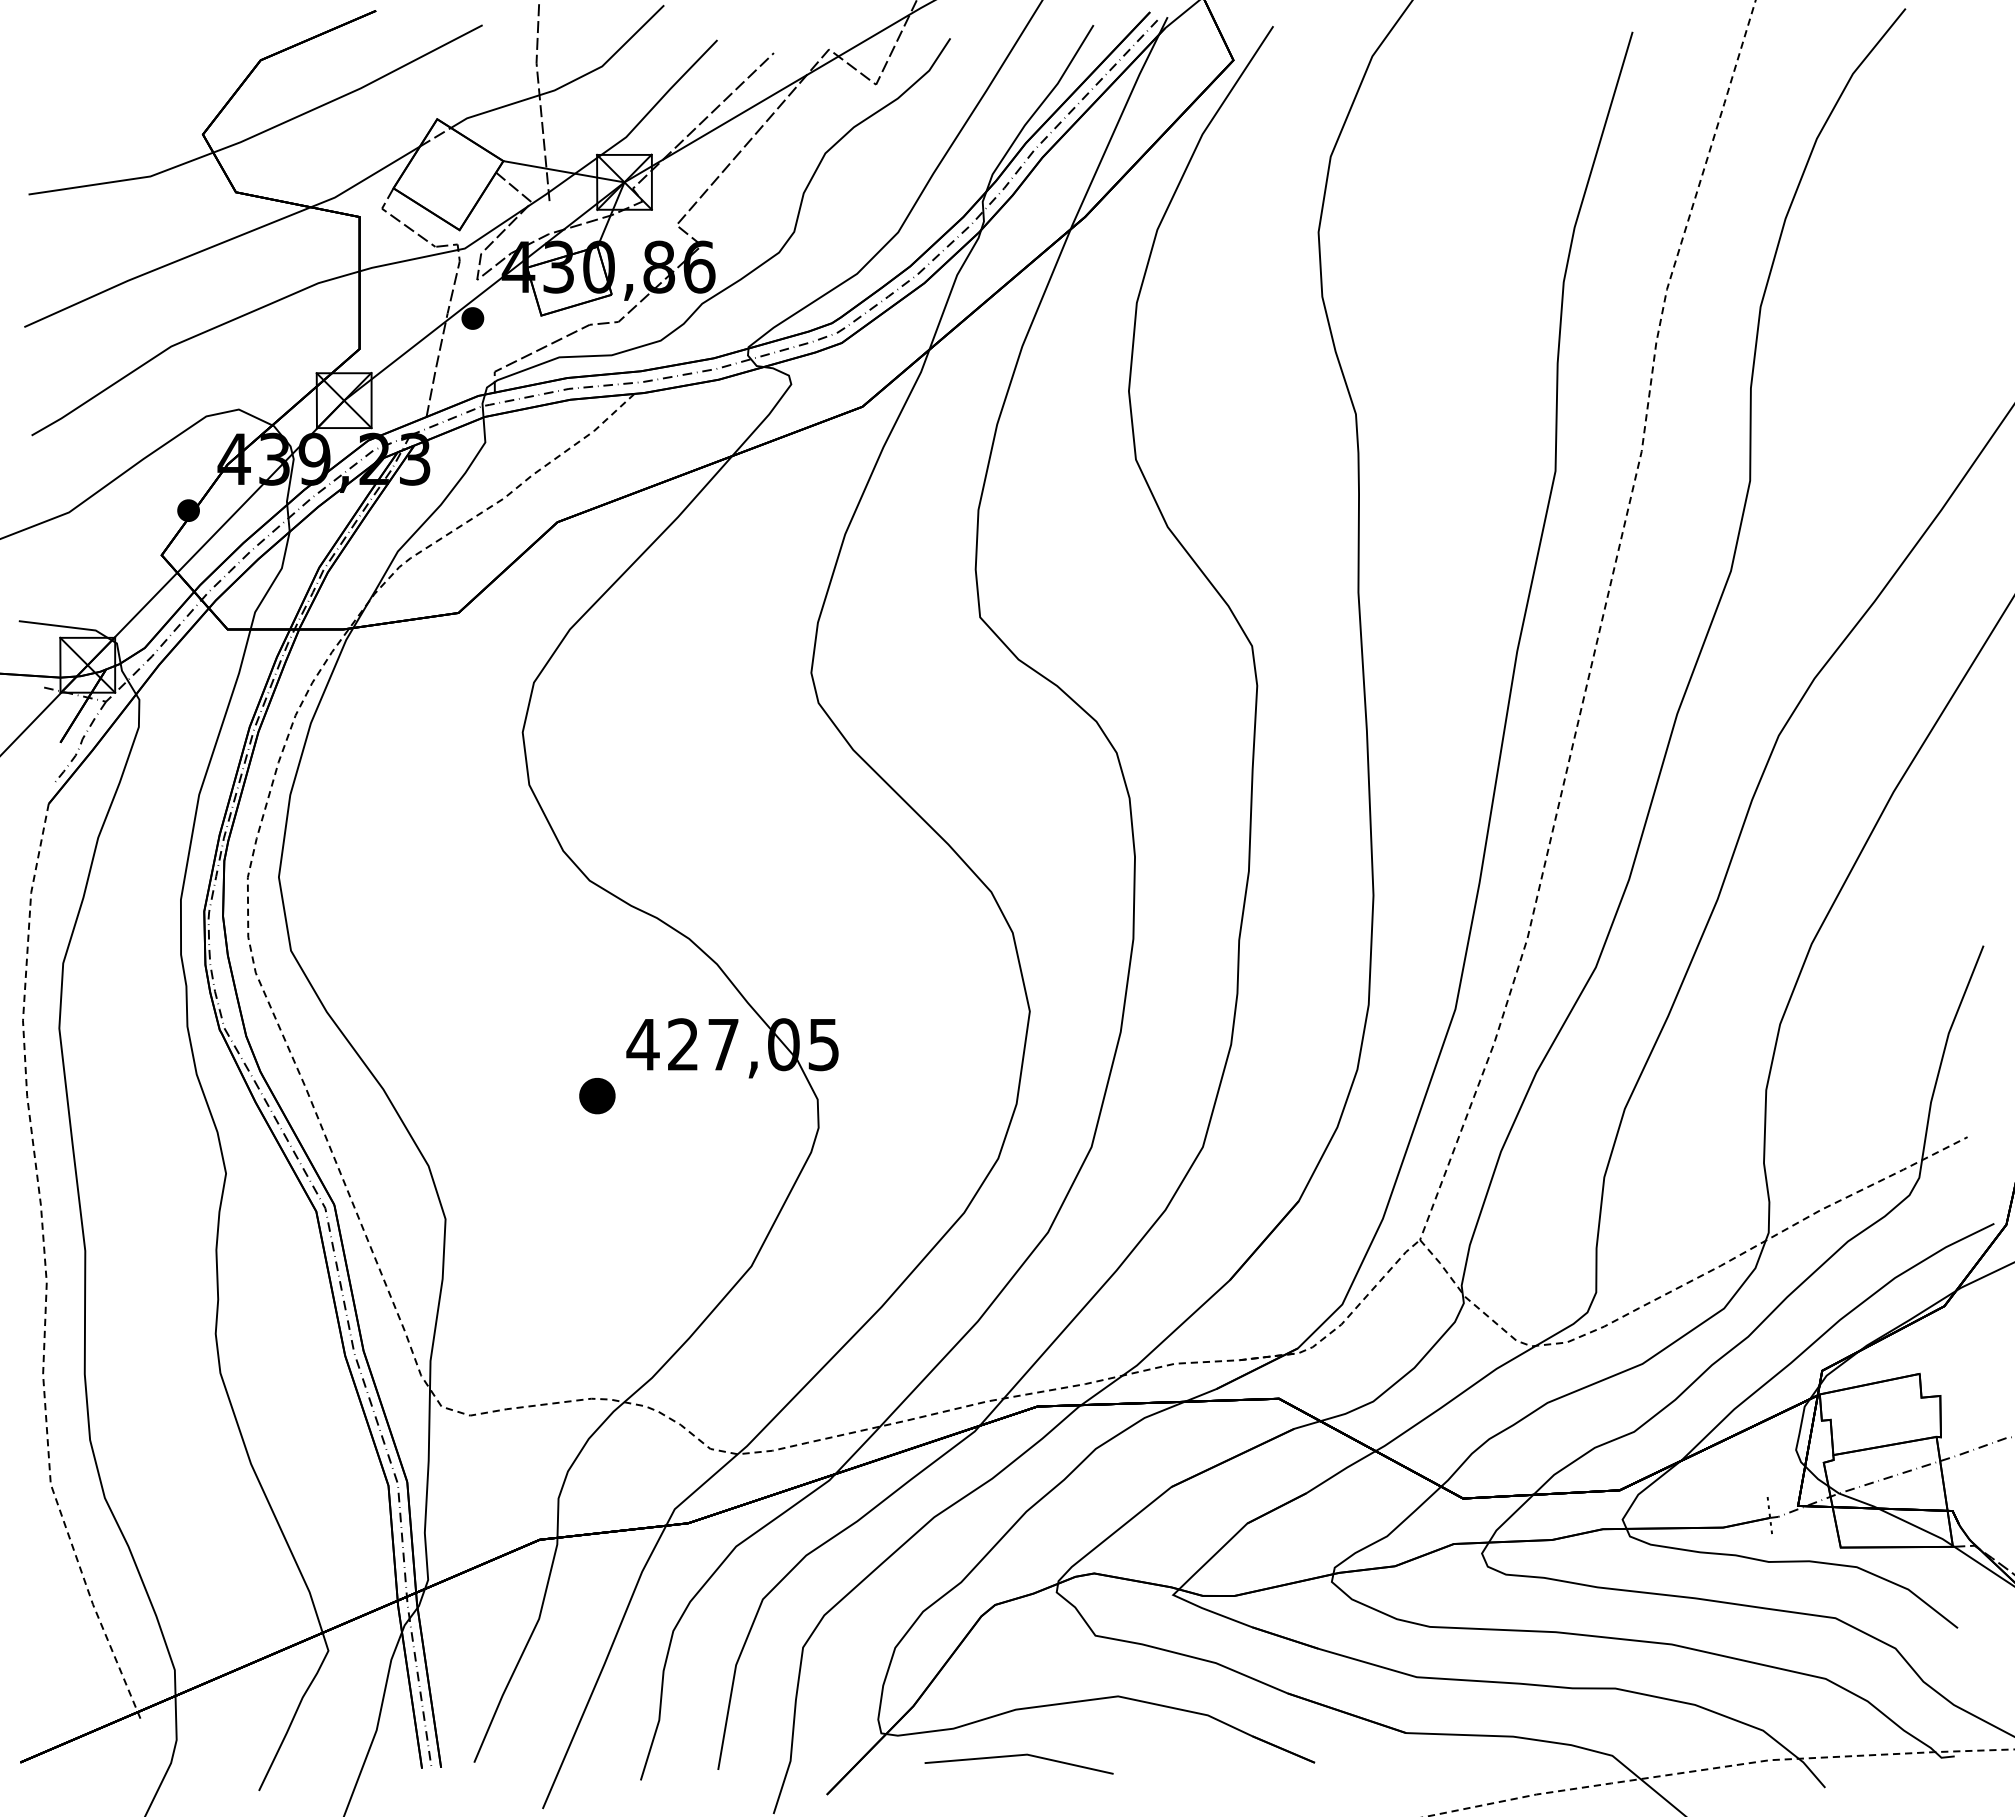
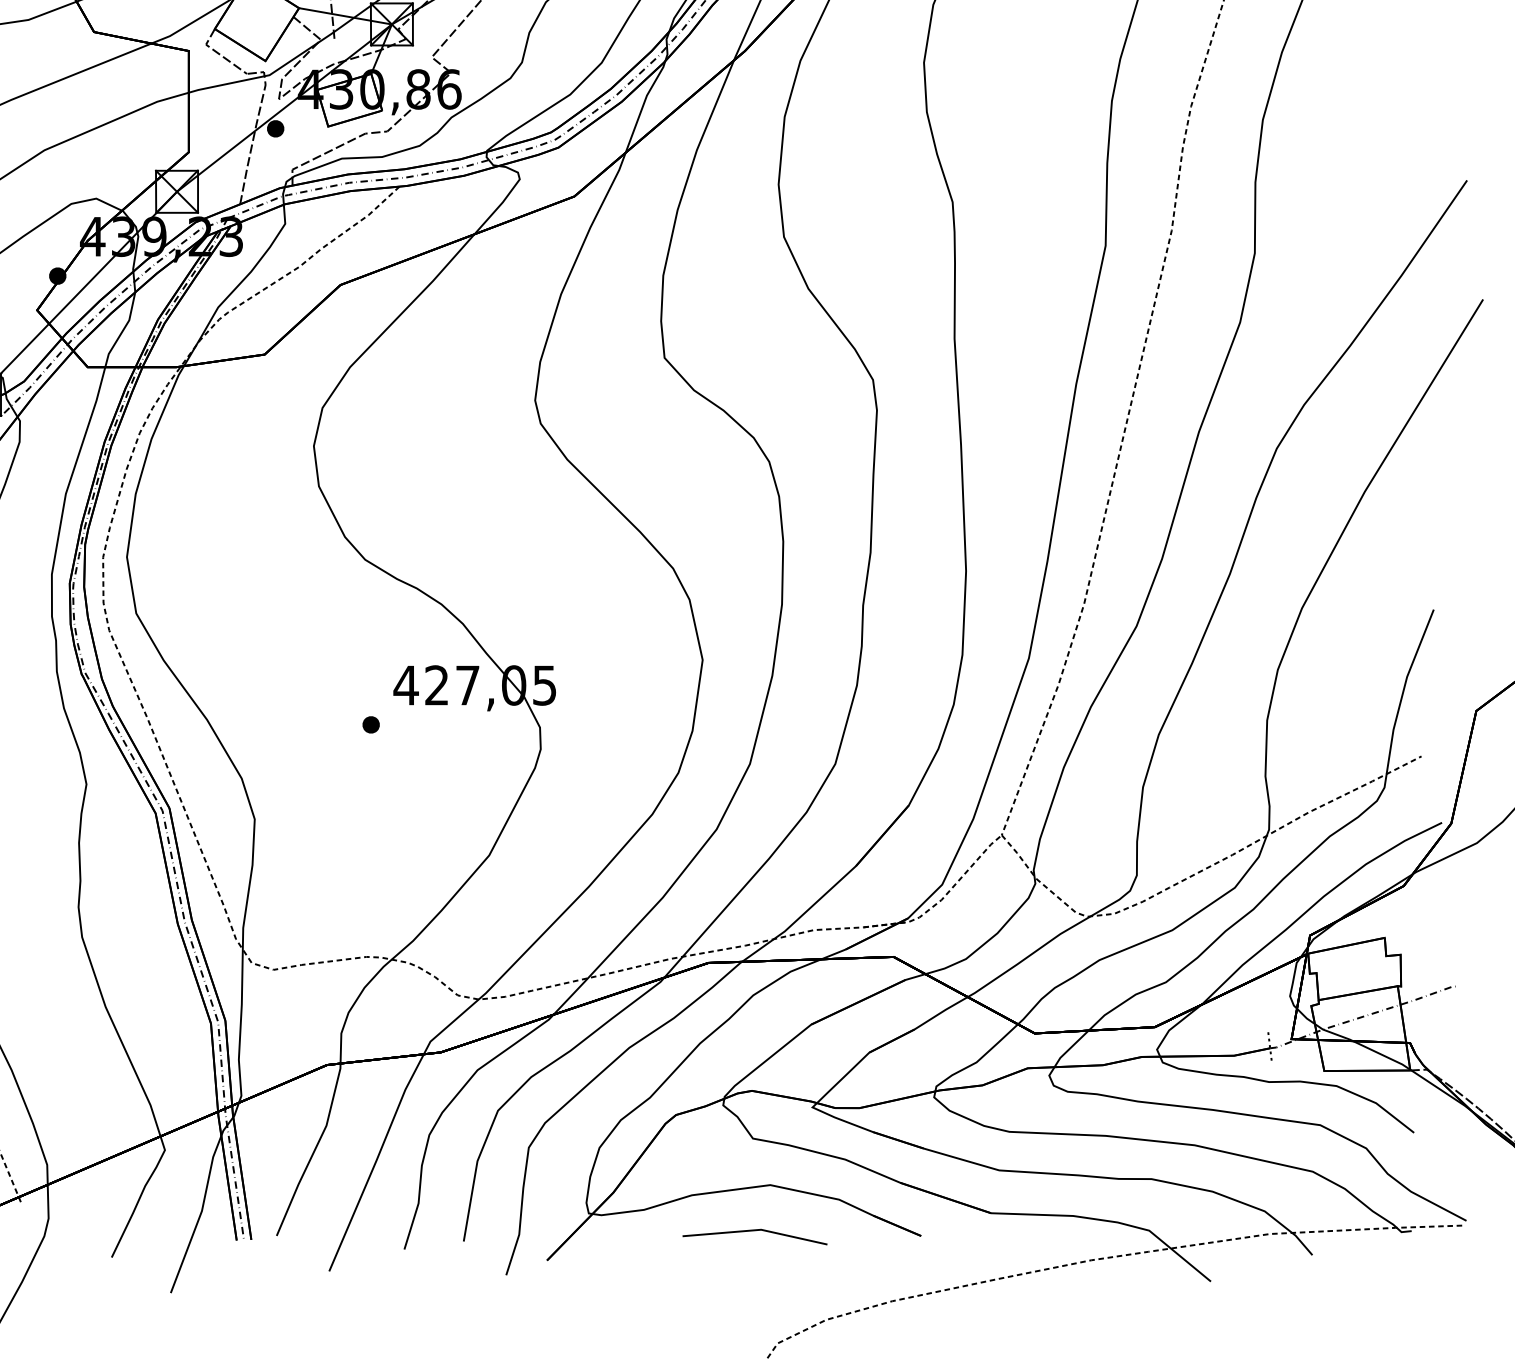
part: (597, 1095) -> (371, 724), size x0.62
line: (1018, 1756) -> (754, 1231), moved

